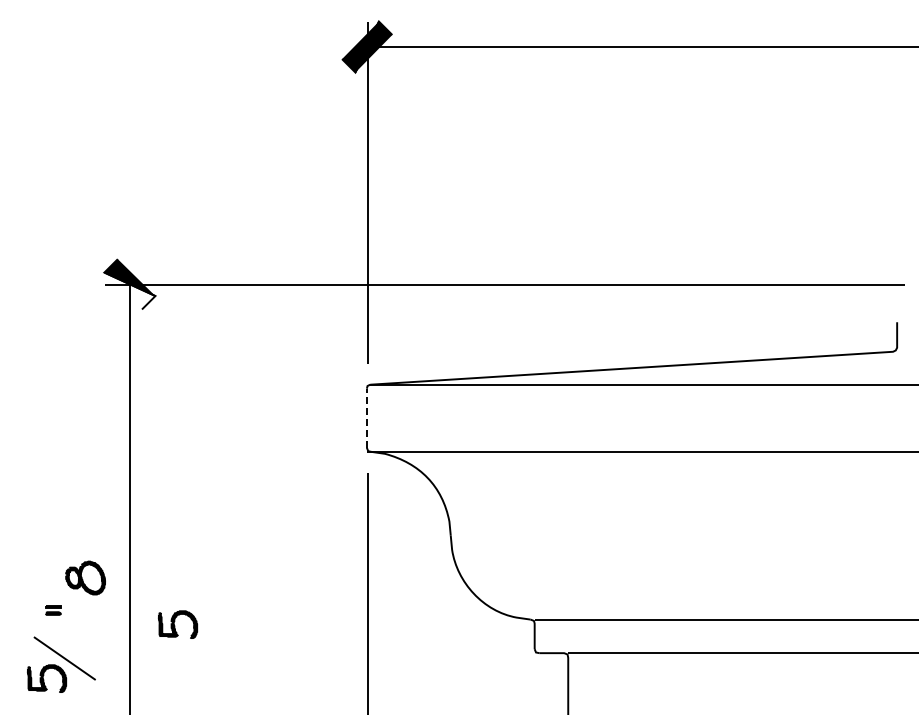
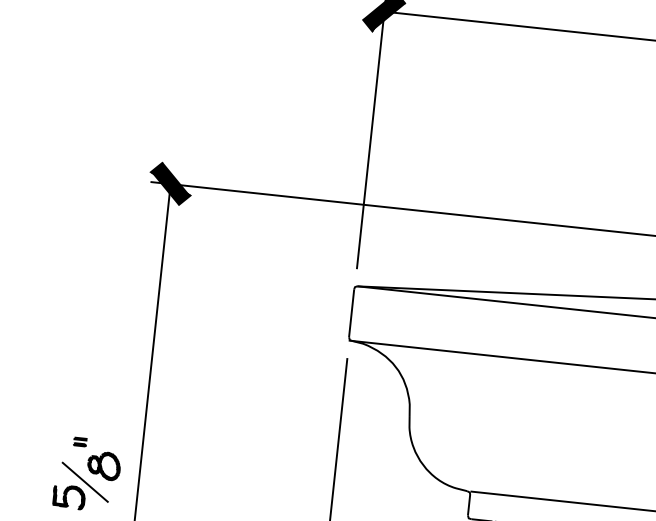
fill: (129, 290) -> (169, 188), added
line: (366, 418) -> (351, 313), dashed -> solid
part: (85, 577) -> (104, 465), moved
part: (178, 624) -> (180, 464), removed

